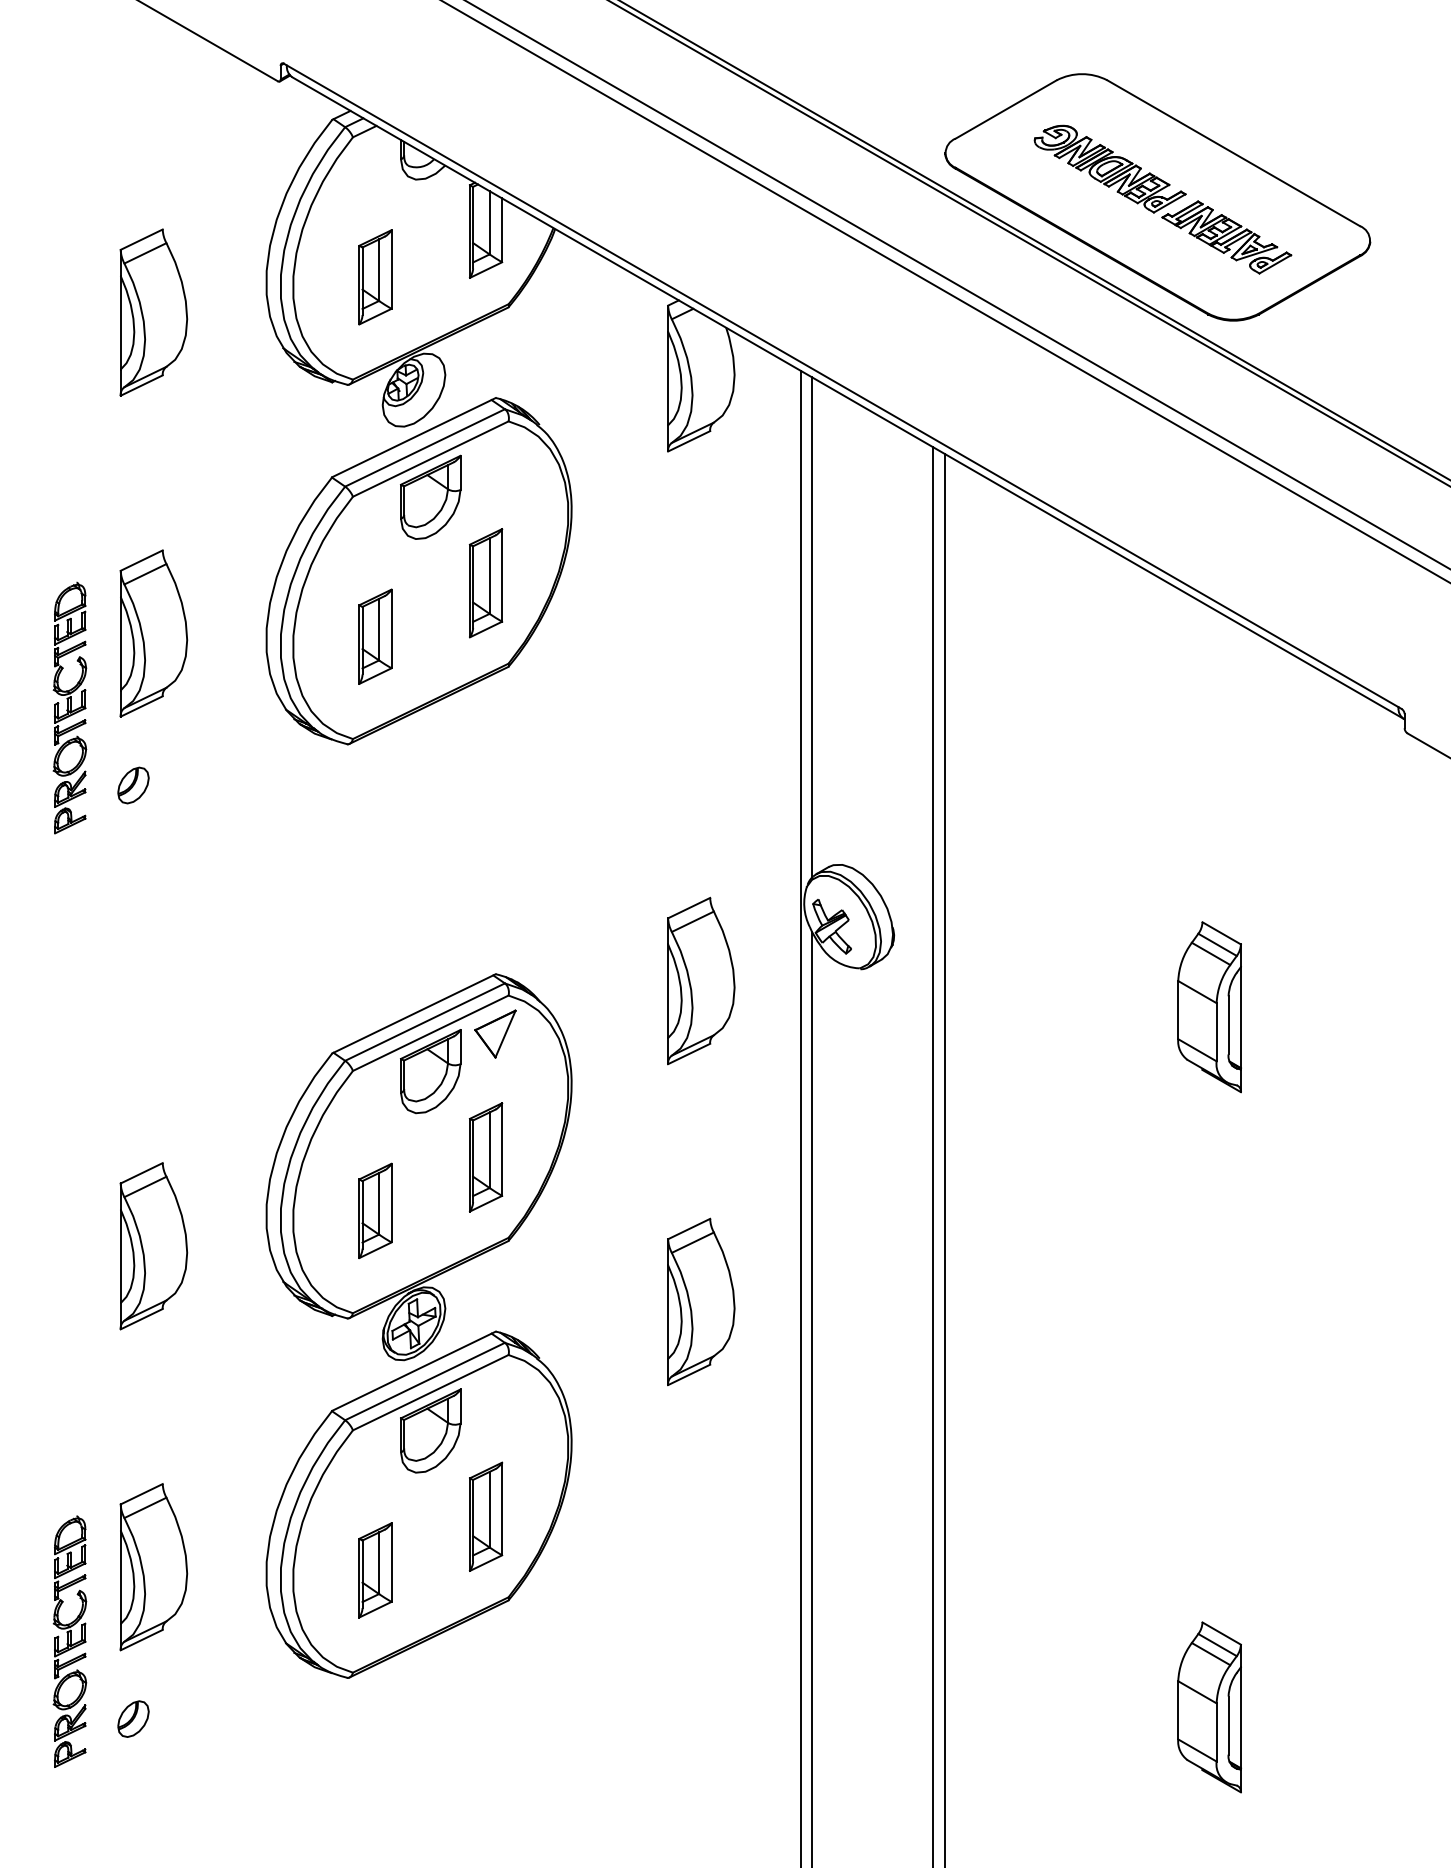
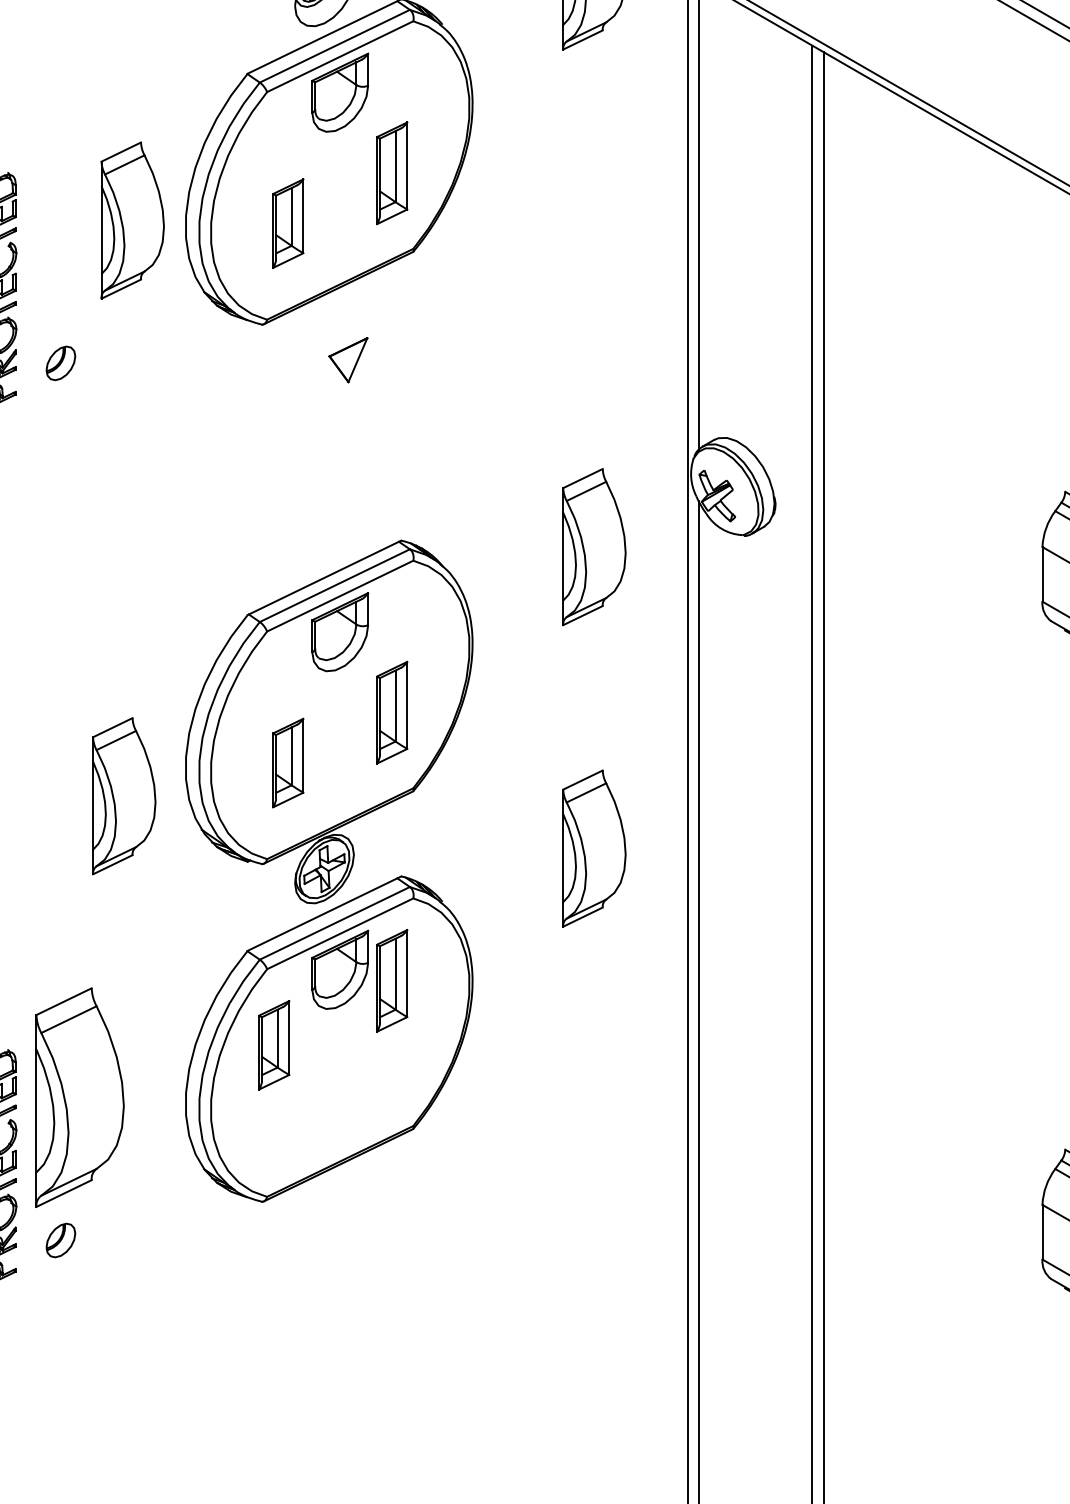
part: (153, 633) -> (132, 220), moved
part: (495, 1033) -> (348, 359), moved
part: (153, 1246) -> (123, 796), moved
part: (485, 1516) -> (391, 980), moved
part: (153, 1567) -> (79, 1098), size x1.4
part: (375, 1570) -> (274, 1045), moved

